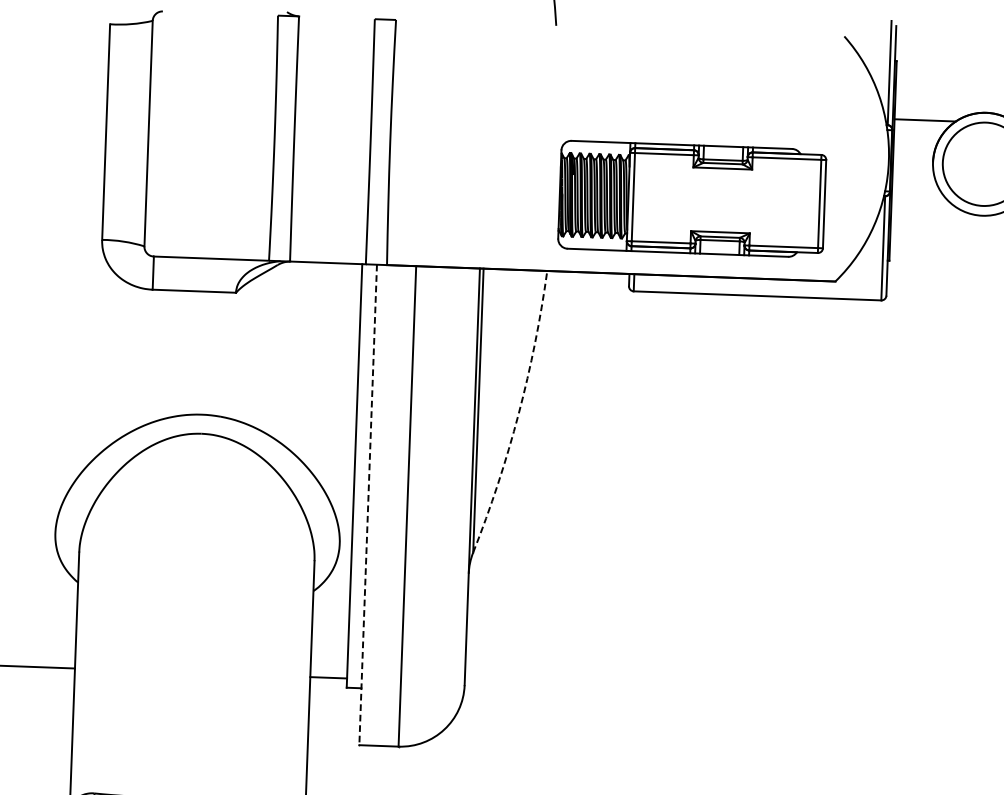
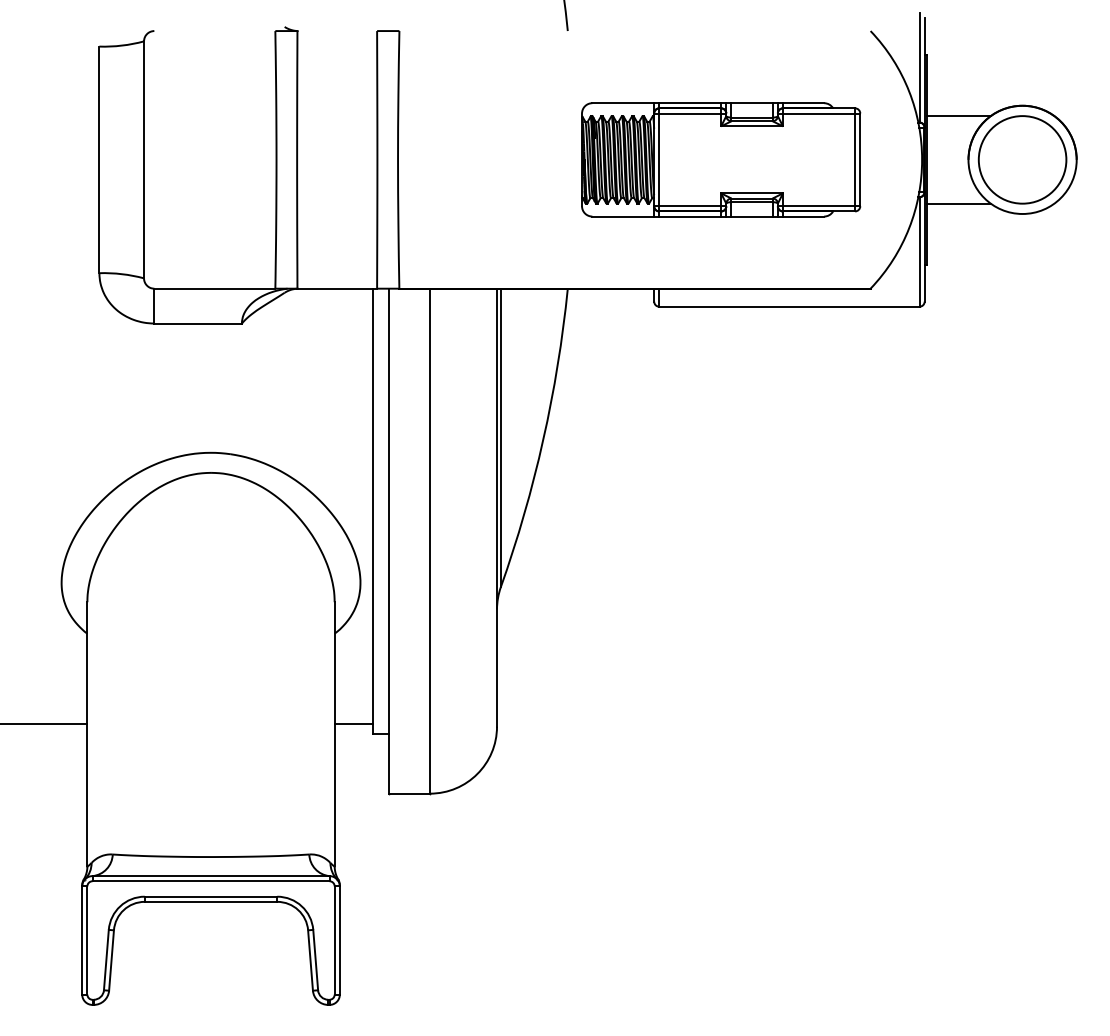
part: (692, 198) -> (721, 159), moved
line: (921, 203) -> (958, 203), added
arc: (518, 413) -> (543, 439), dashed -> solid
line: (367, 505) -> (388, 541), dashed -> solid

